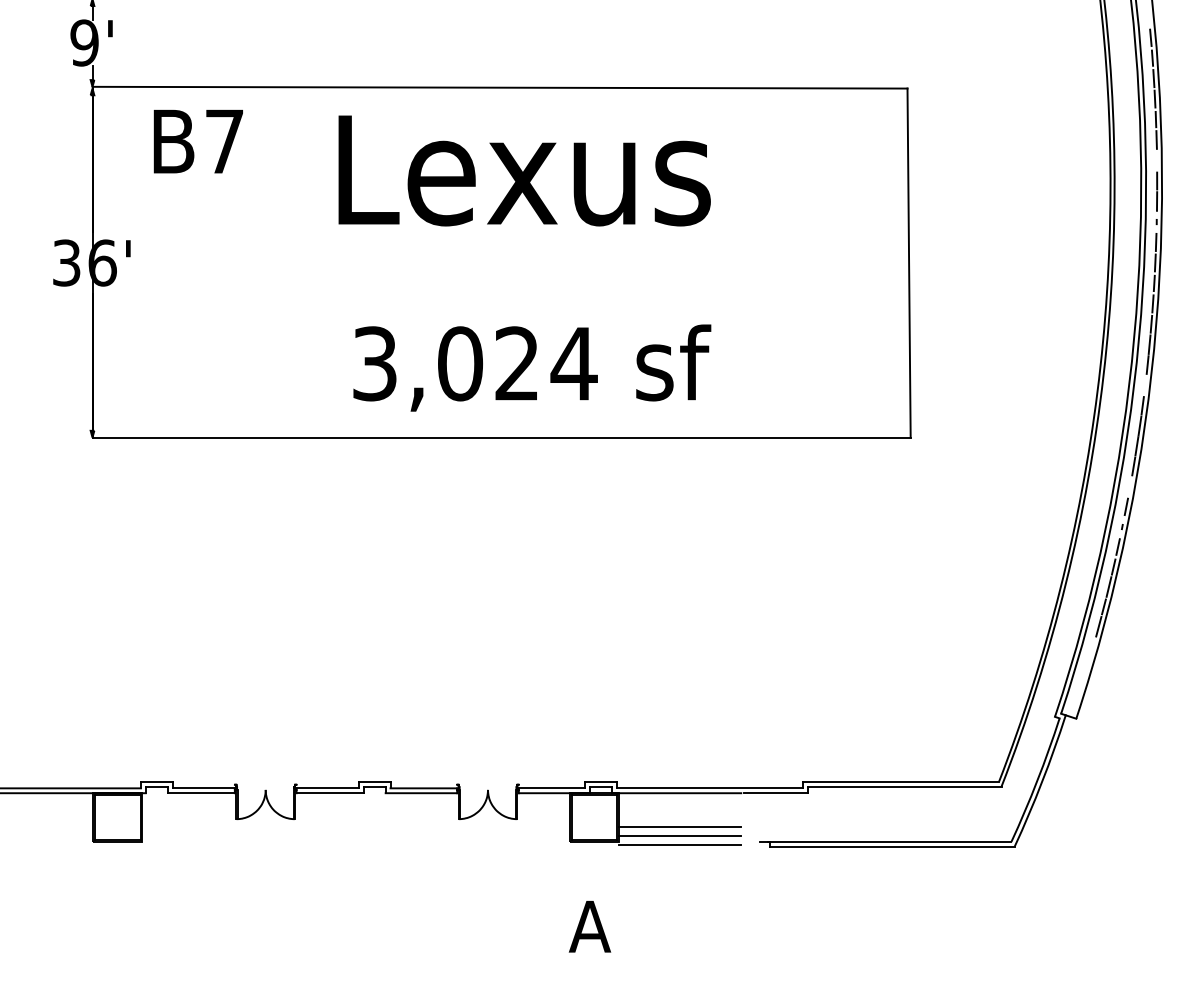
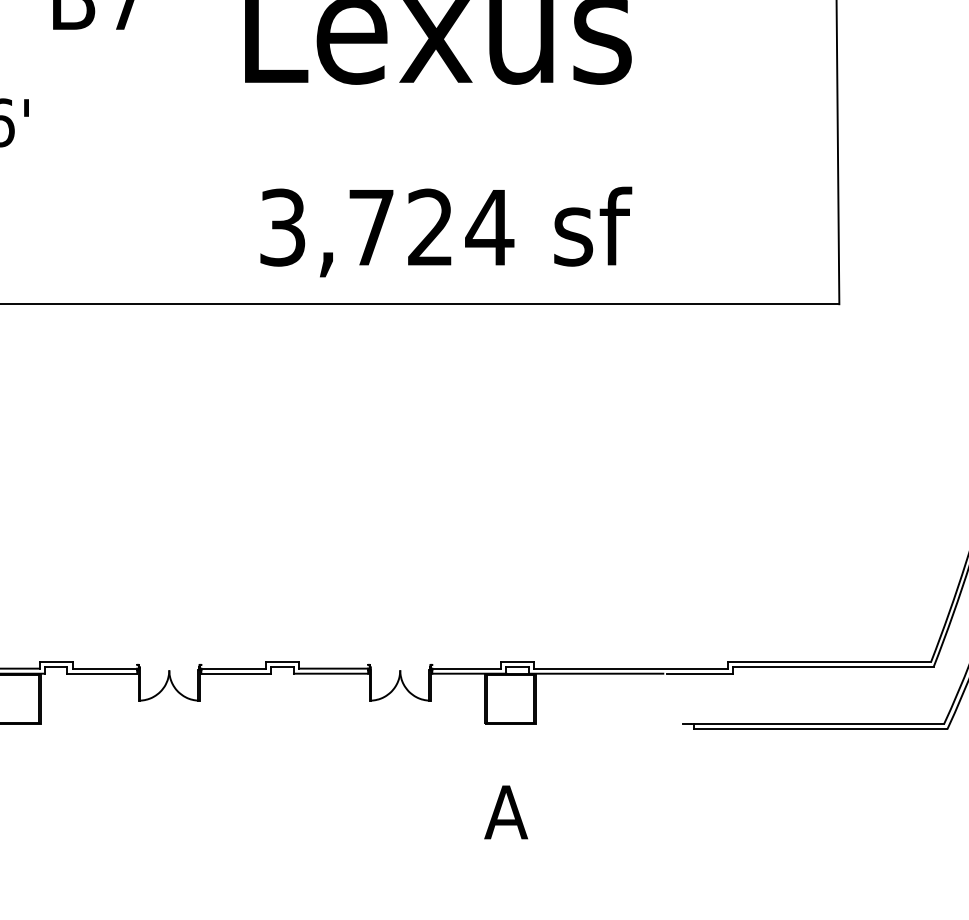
text: (460, 363) -> (371, 227), 3,024 -> 3,724
line: (679, 827) -> (599, 709), removed
line: (679, 836) -> (599, 718), removed
line: (679, 845) -> (599, 728), removed

